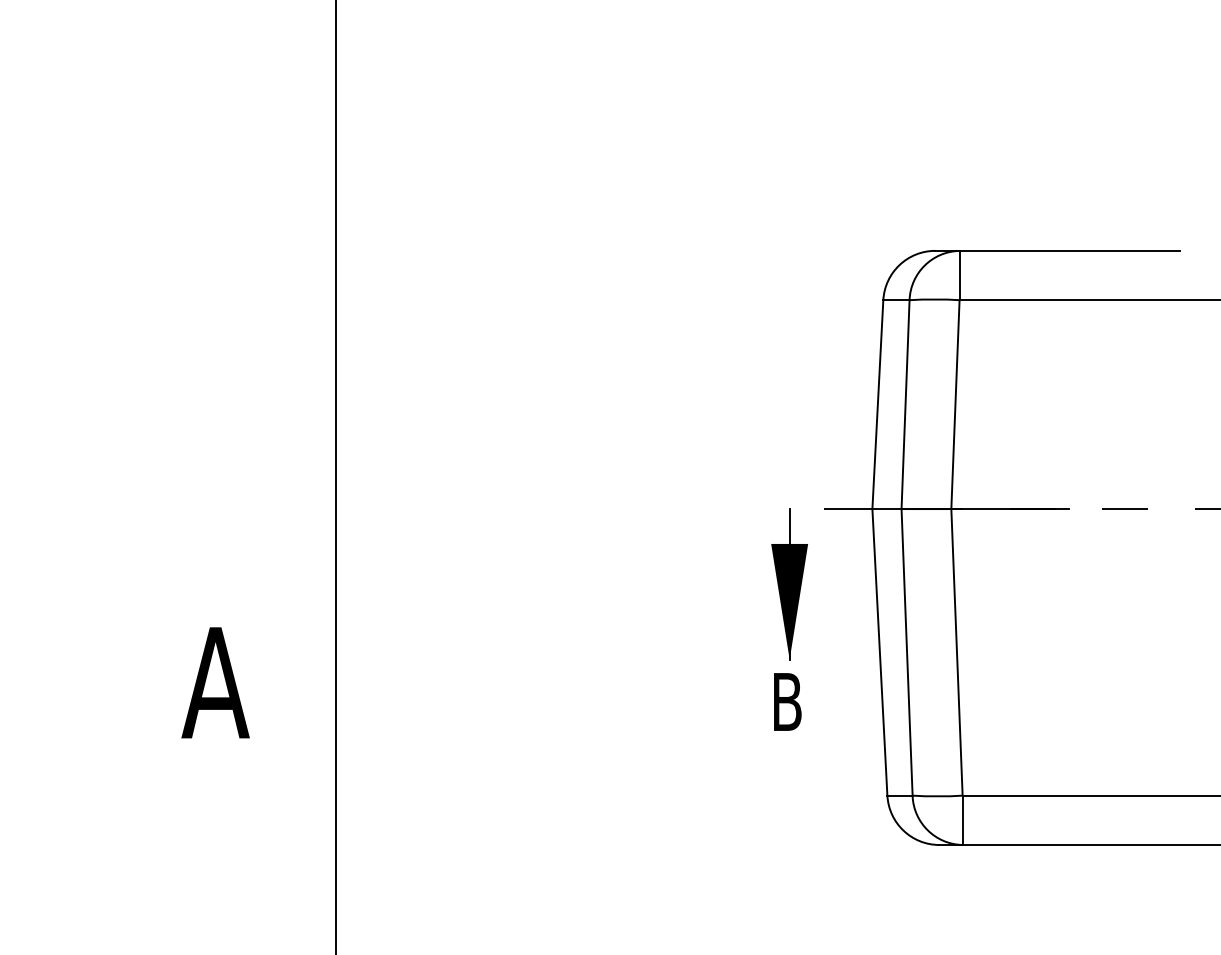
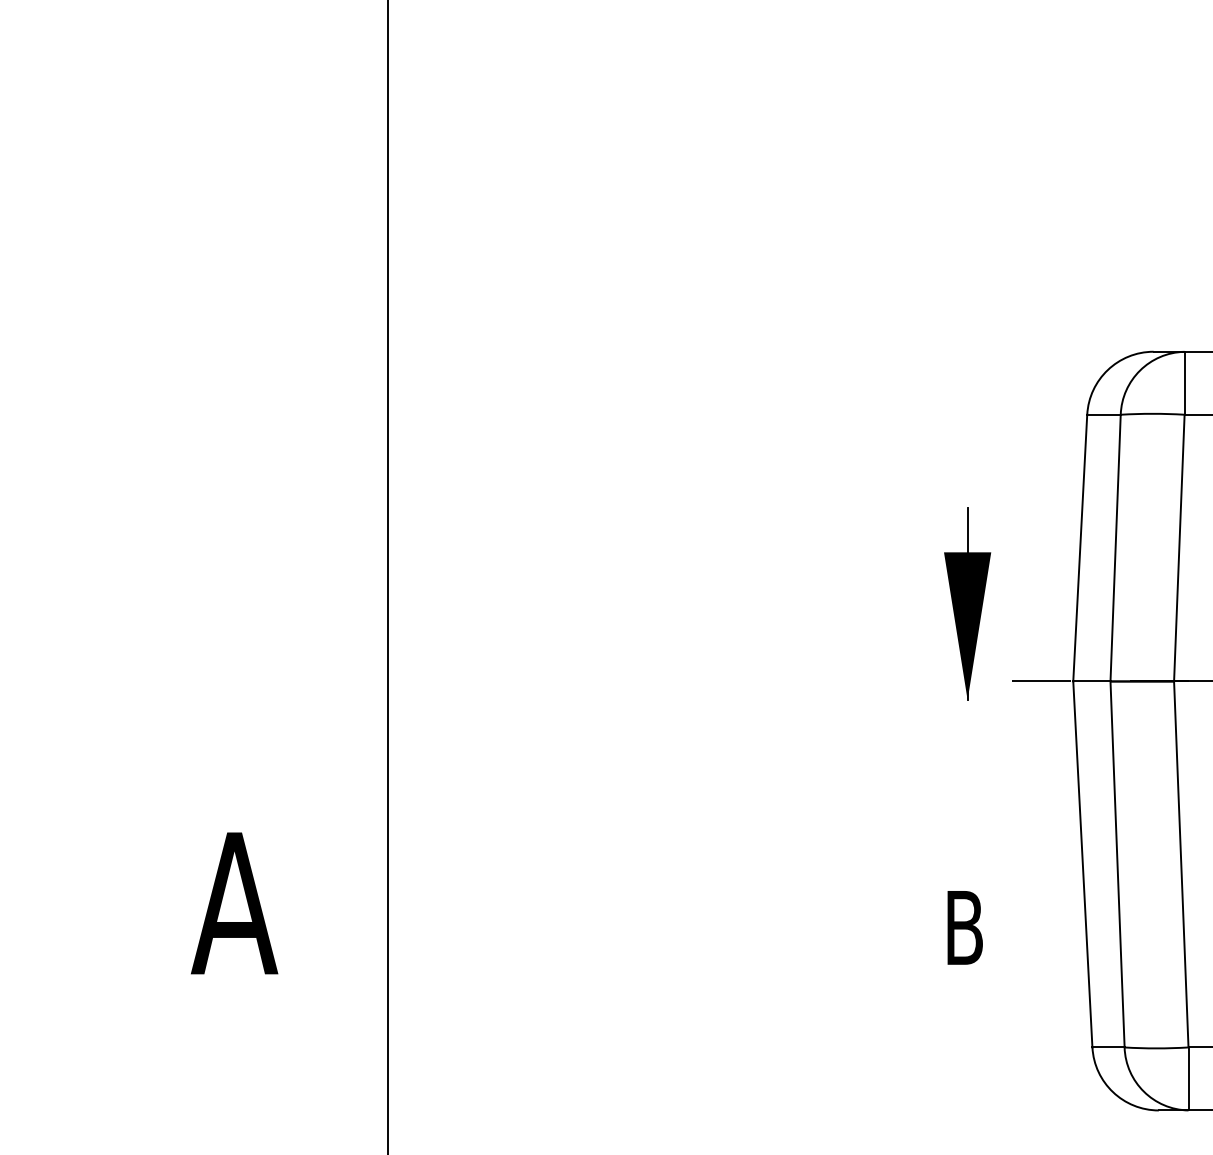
part: (789, 584) -> (967, 604), moved

